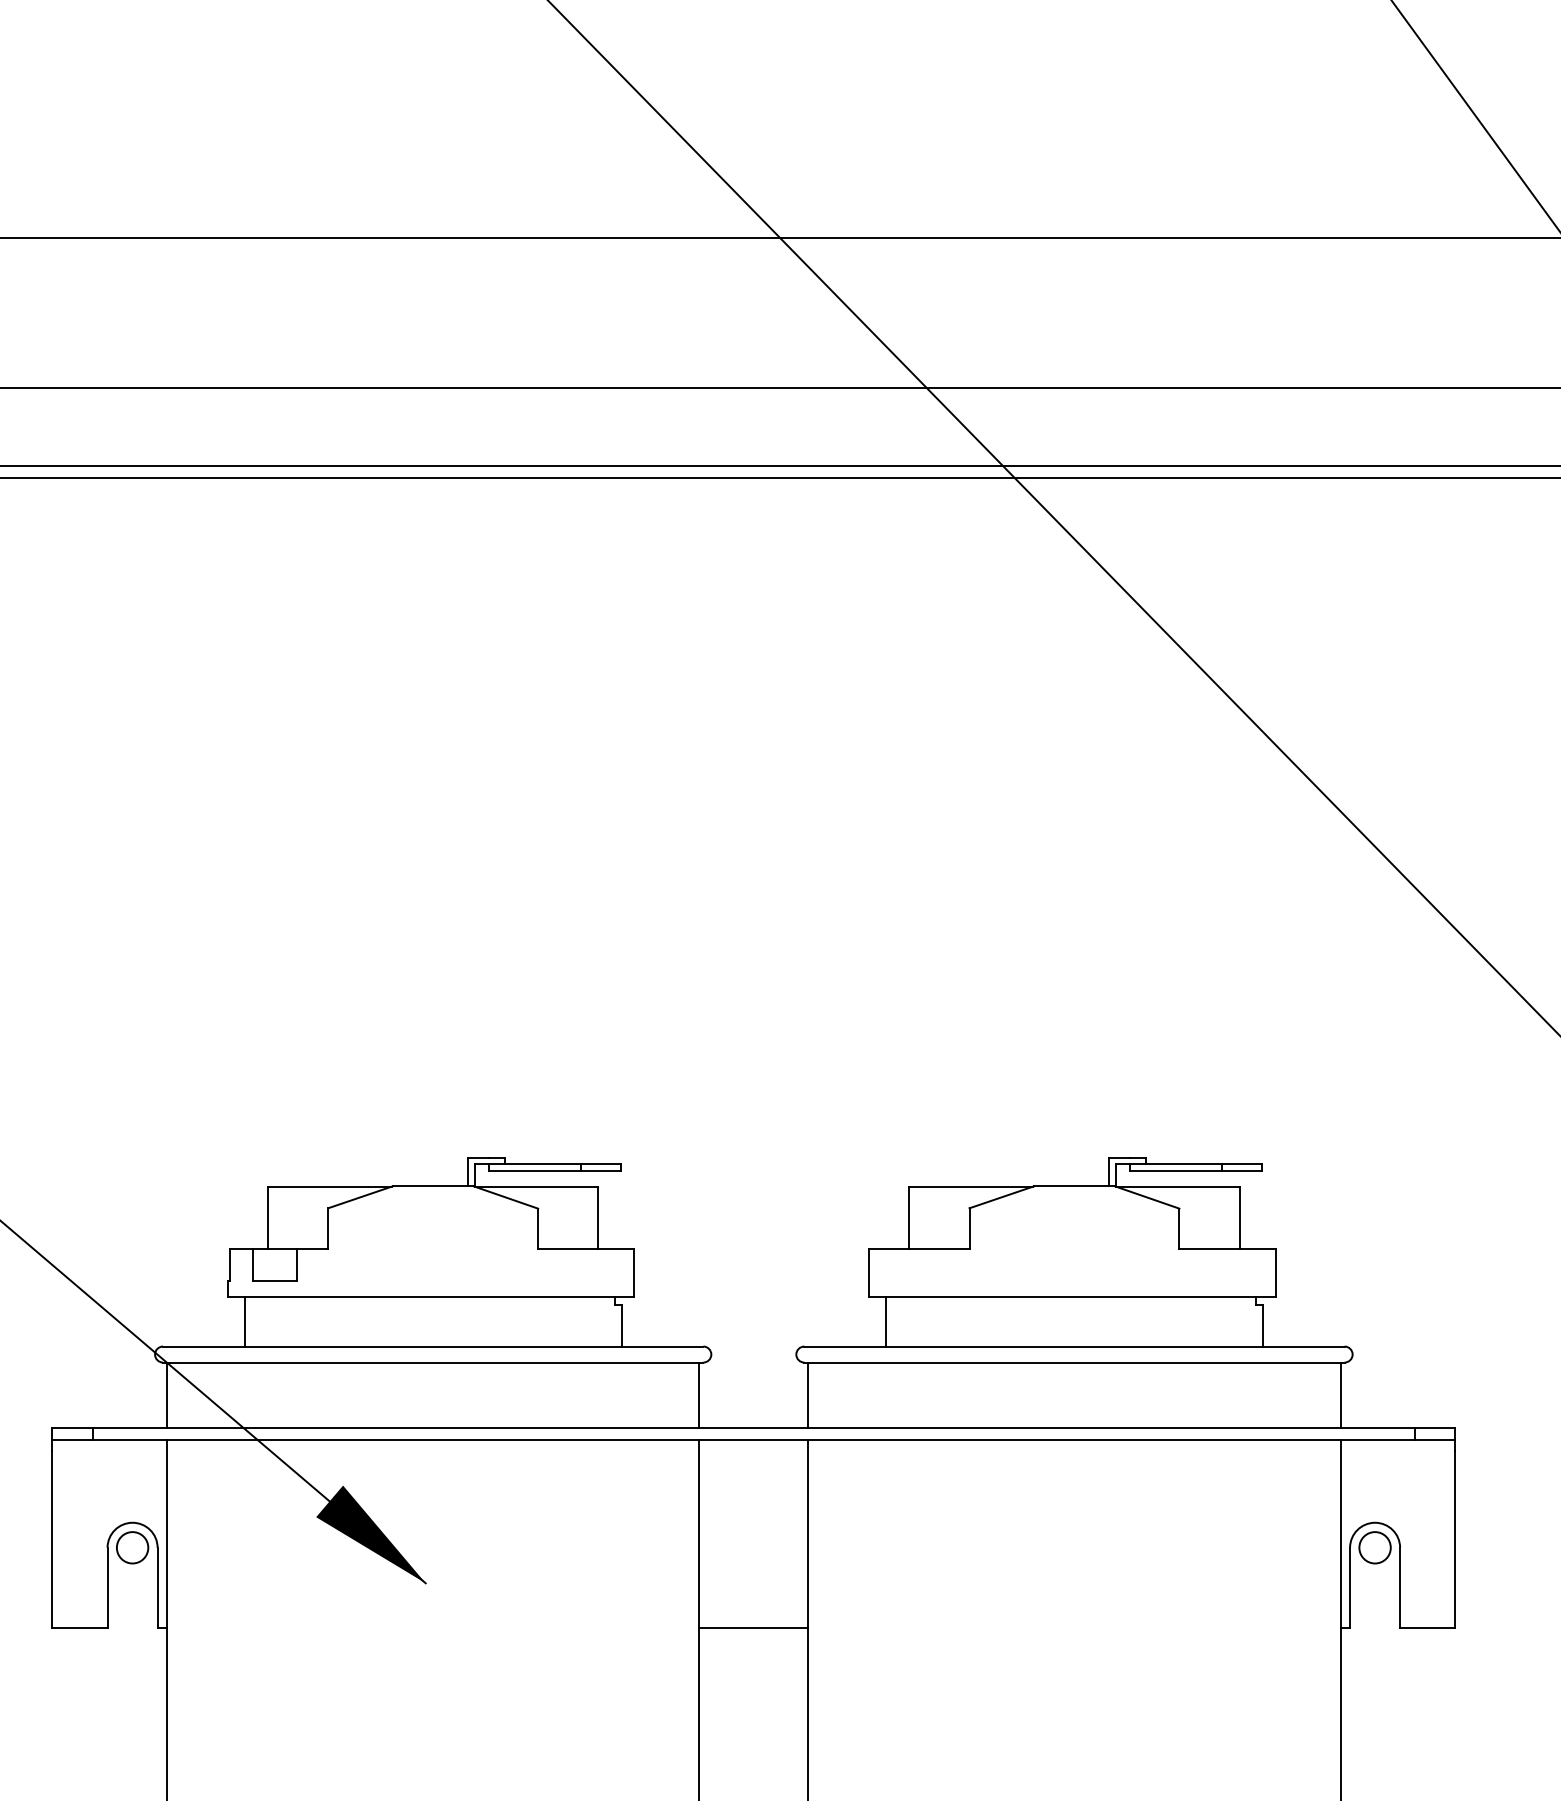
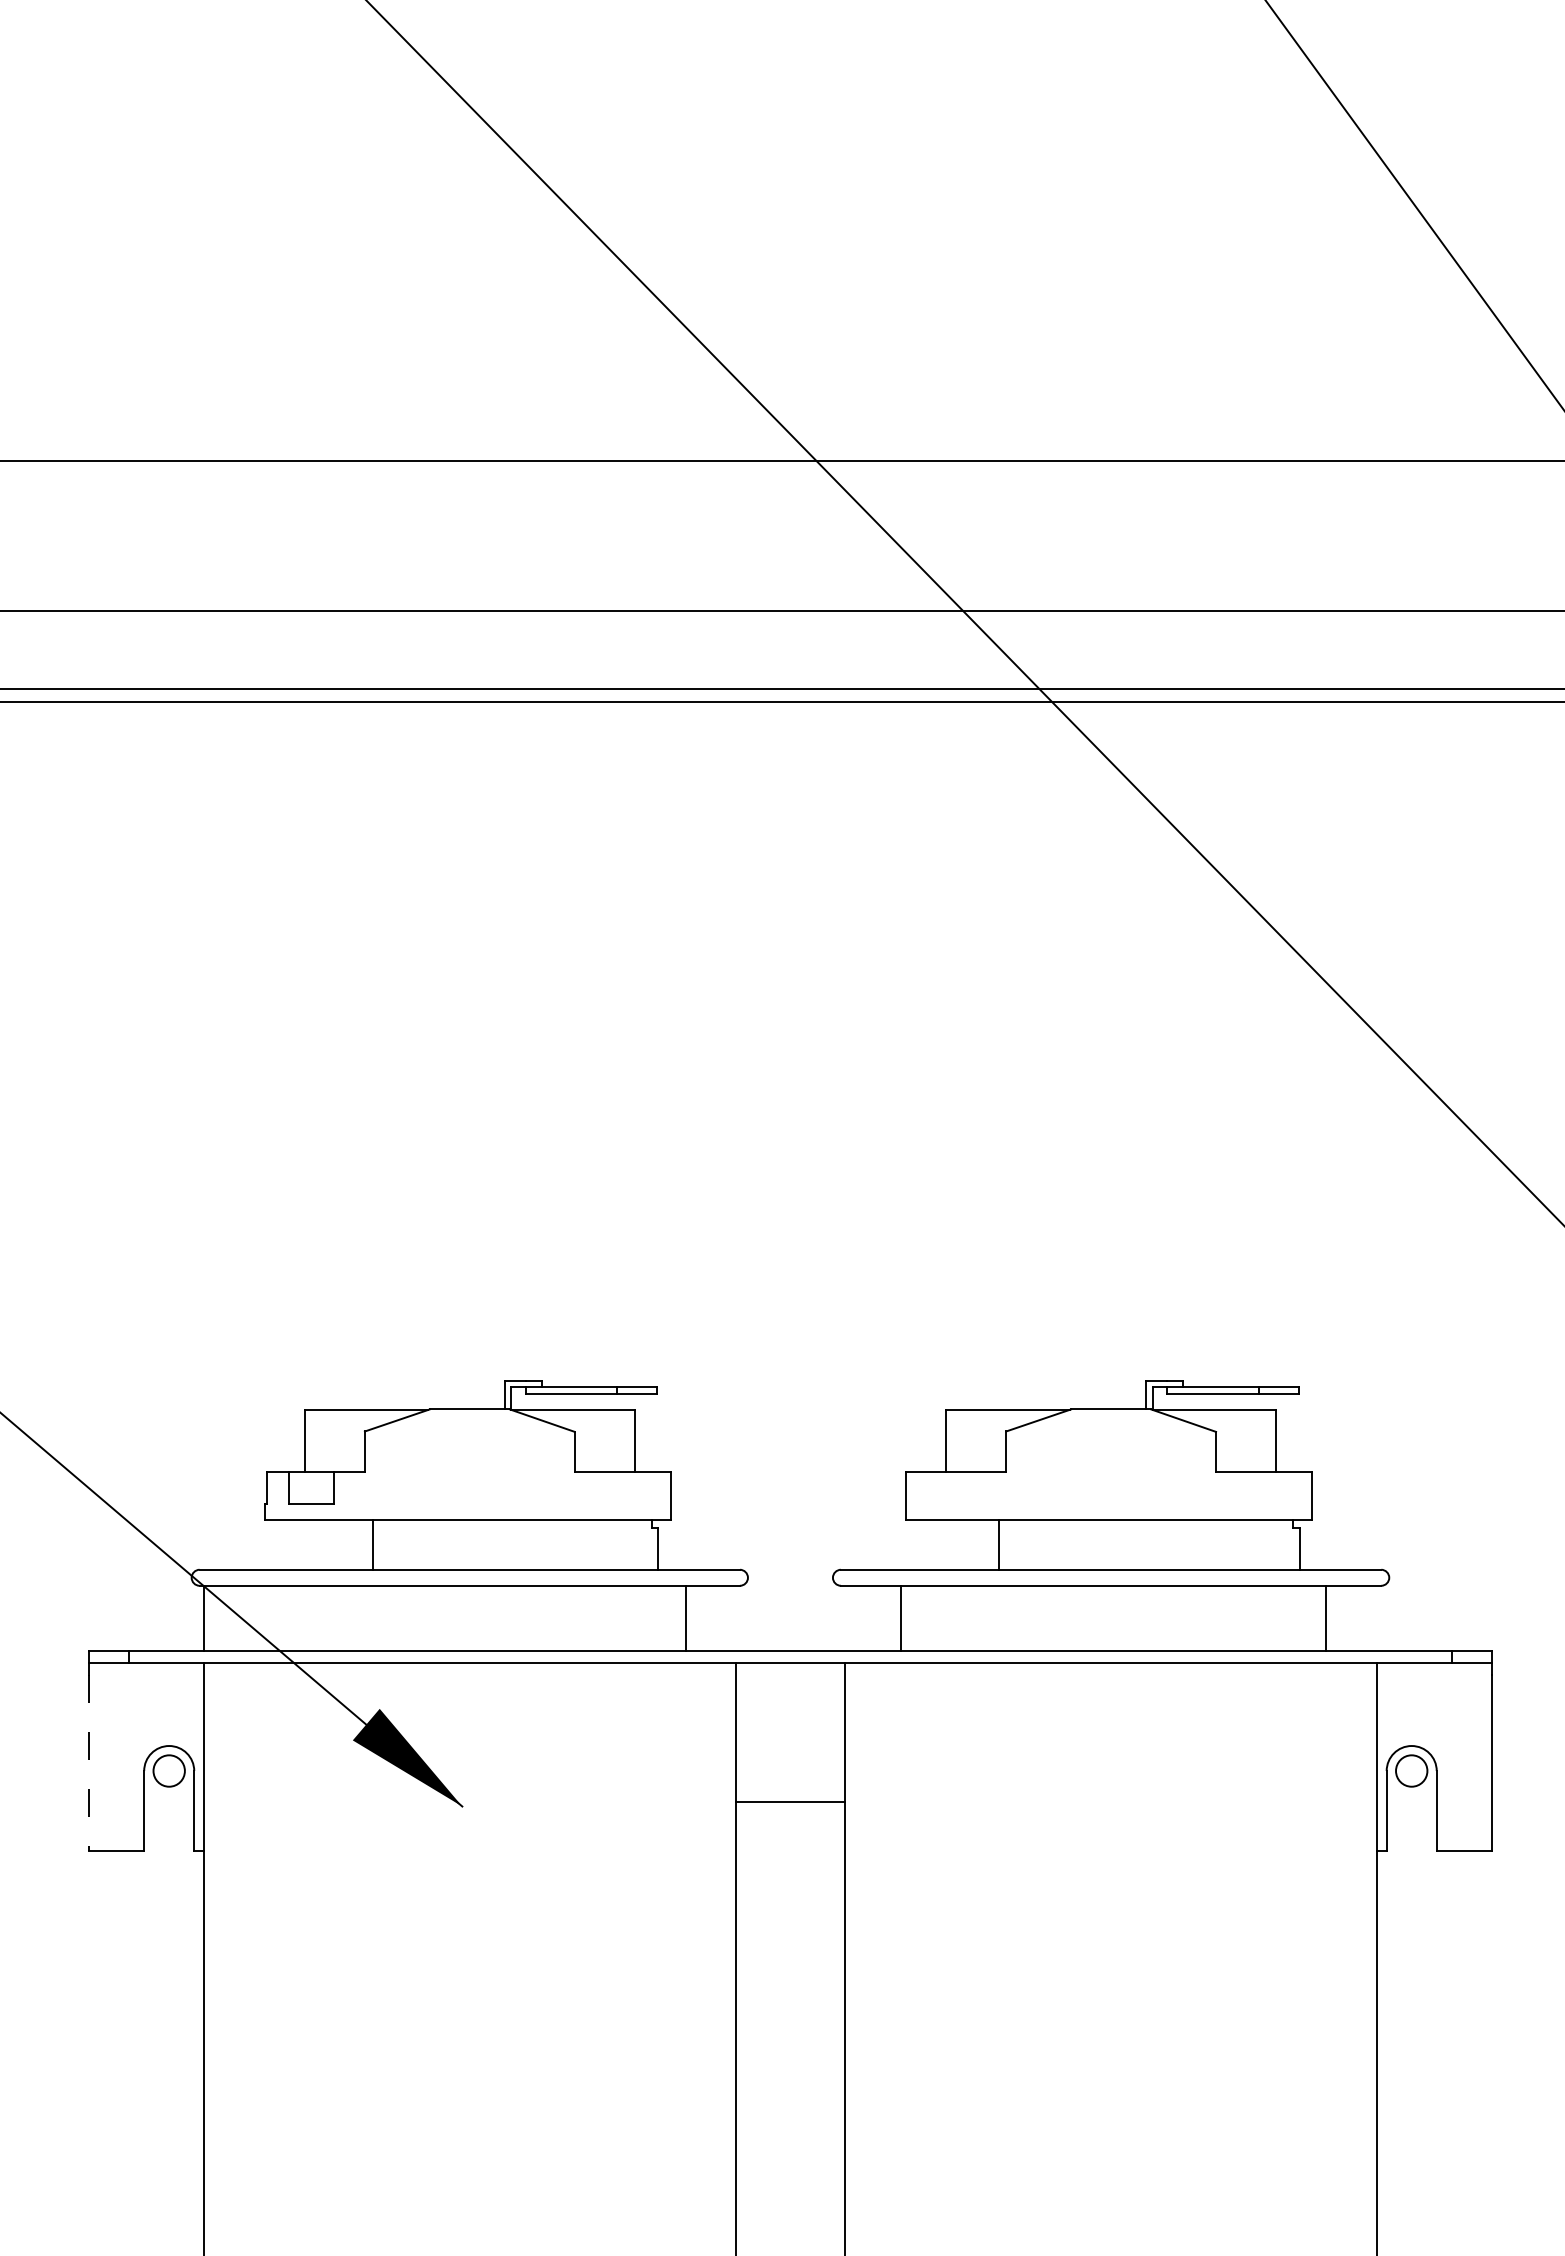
line: (244, 1321) -> (373, 1544), moved
line: (885, 1321) -> (998, 1544), moved
line: (698, 1394) -> (685, 1617), moved
line: (807, 1394) -> (900, 1617), moved
line: (1340, 1394) -> (1326, 1617), moved
line: (52, 1540) -> (89, 1763), solid -> dashed
line: (752, 1628) -> (789, 1802), moved

